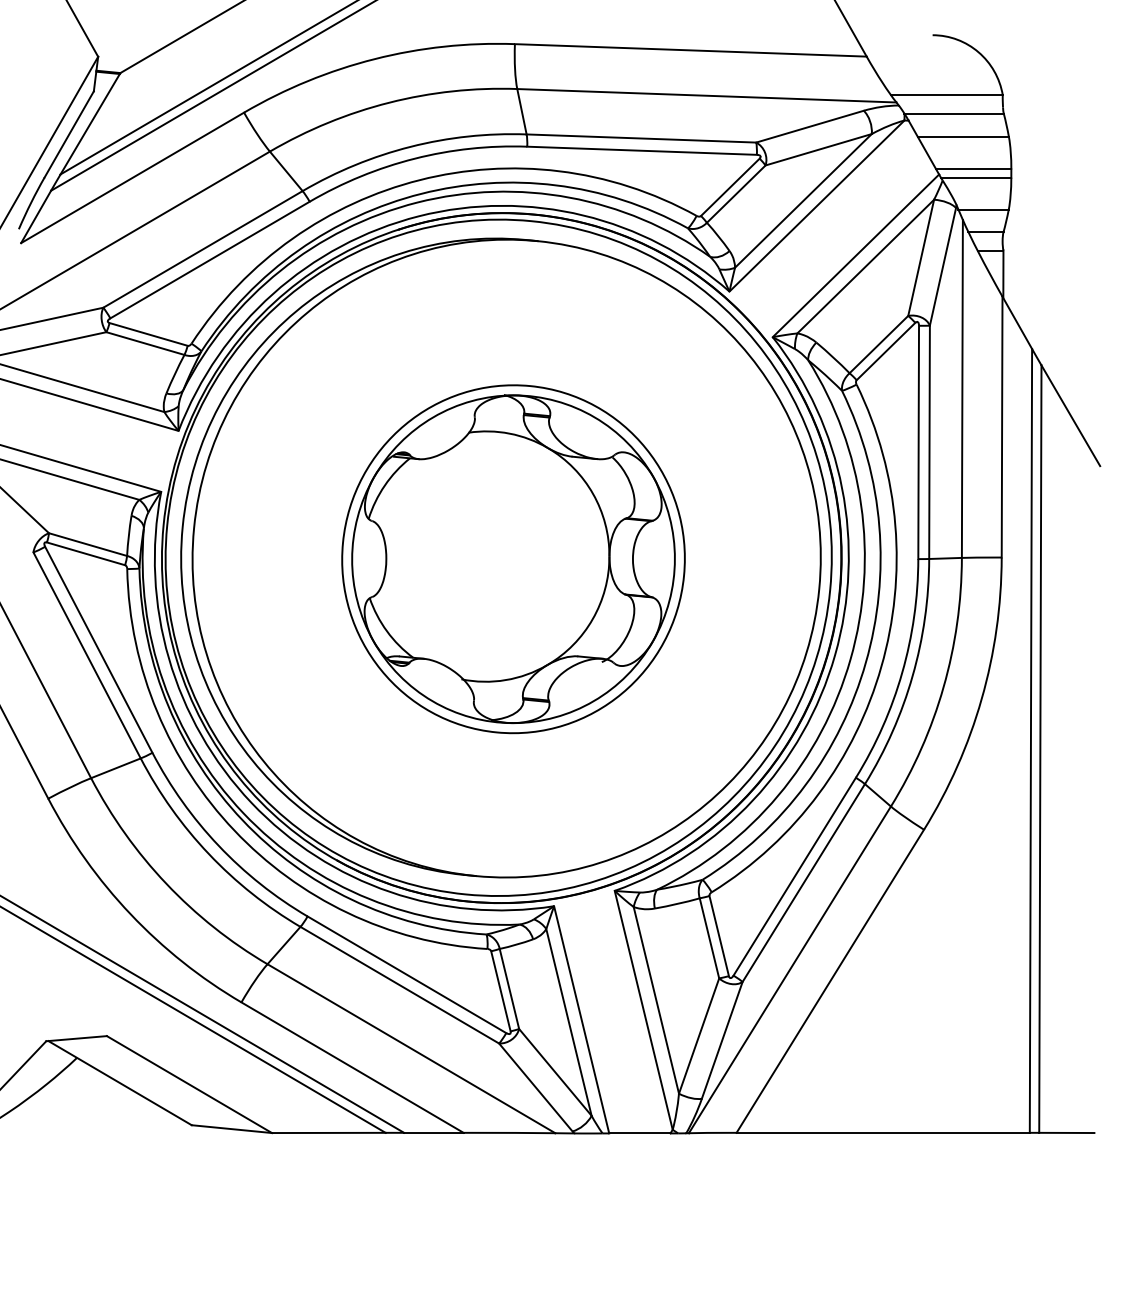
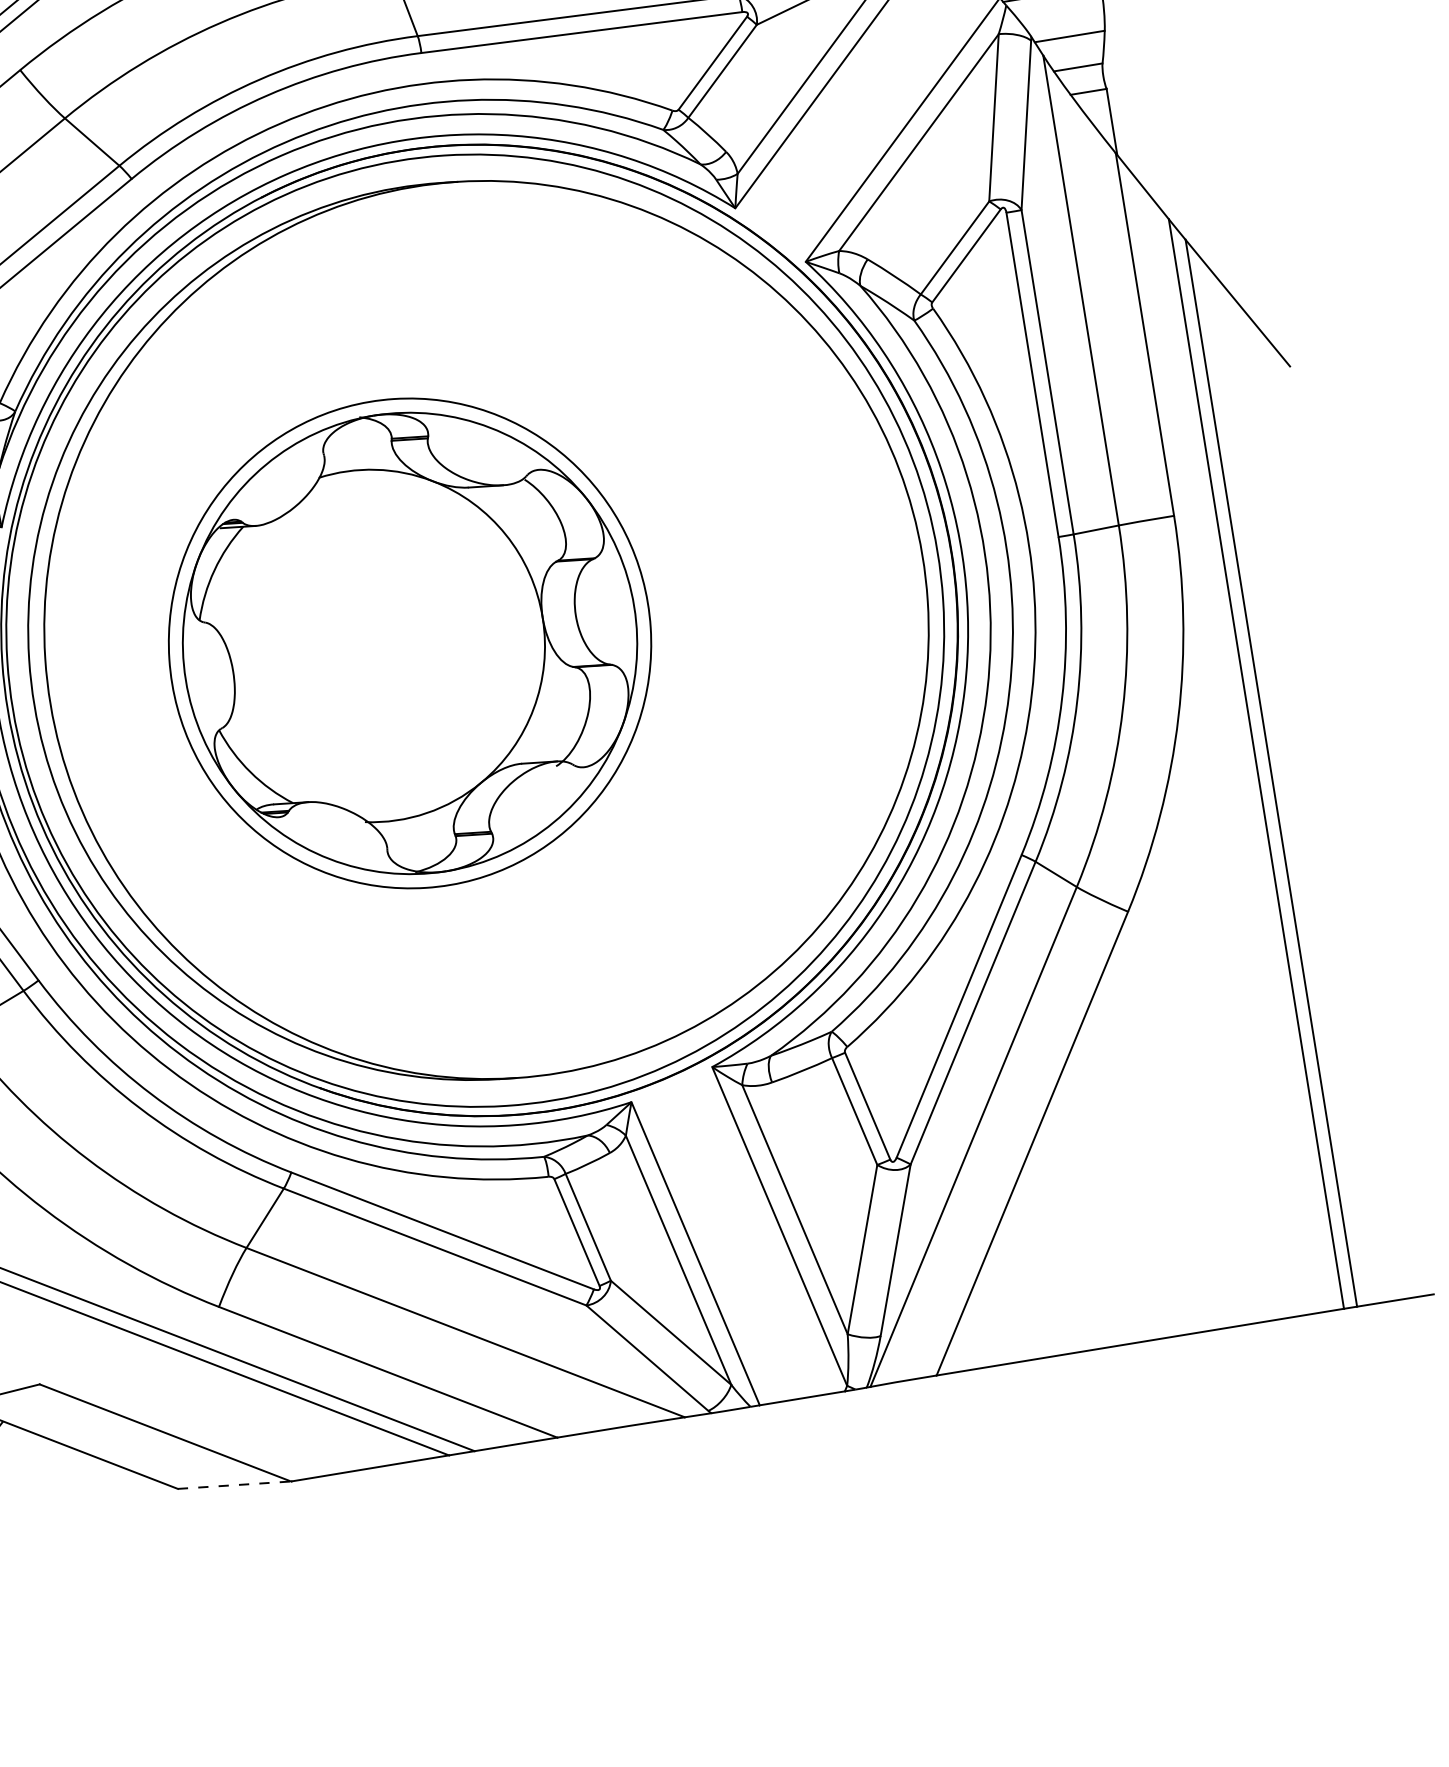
part: (513, 559) -> (410, 643), moved
line: (232, 1129) -> (235, 1485), solid -> dashed

